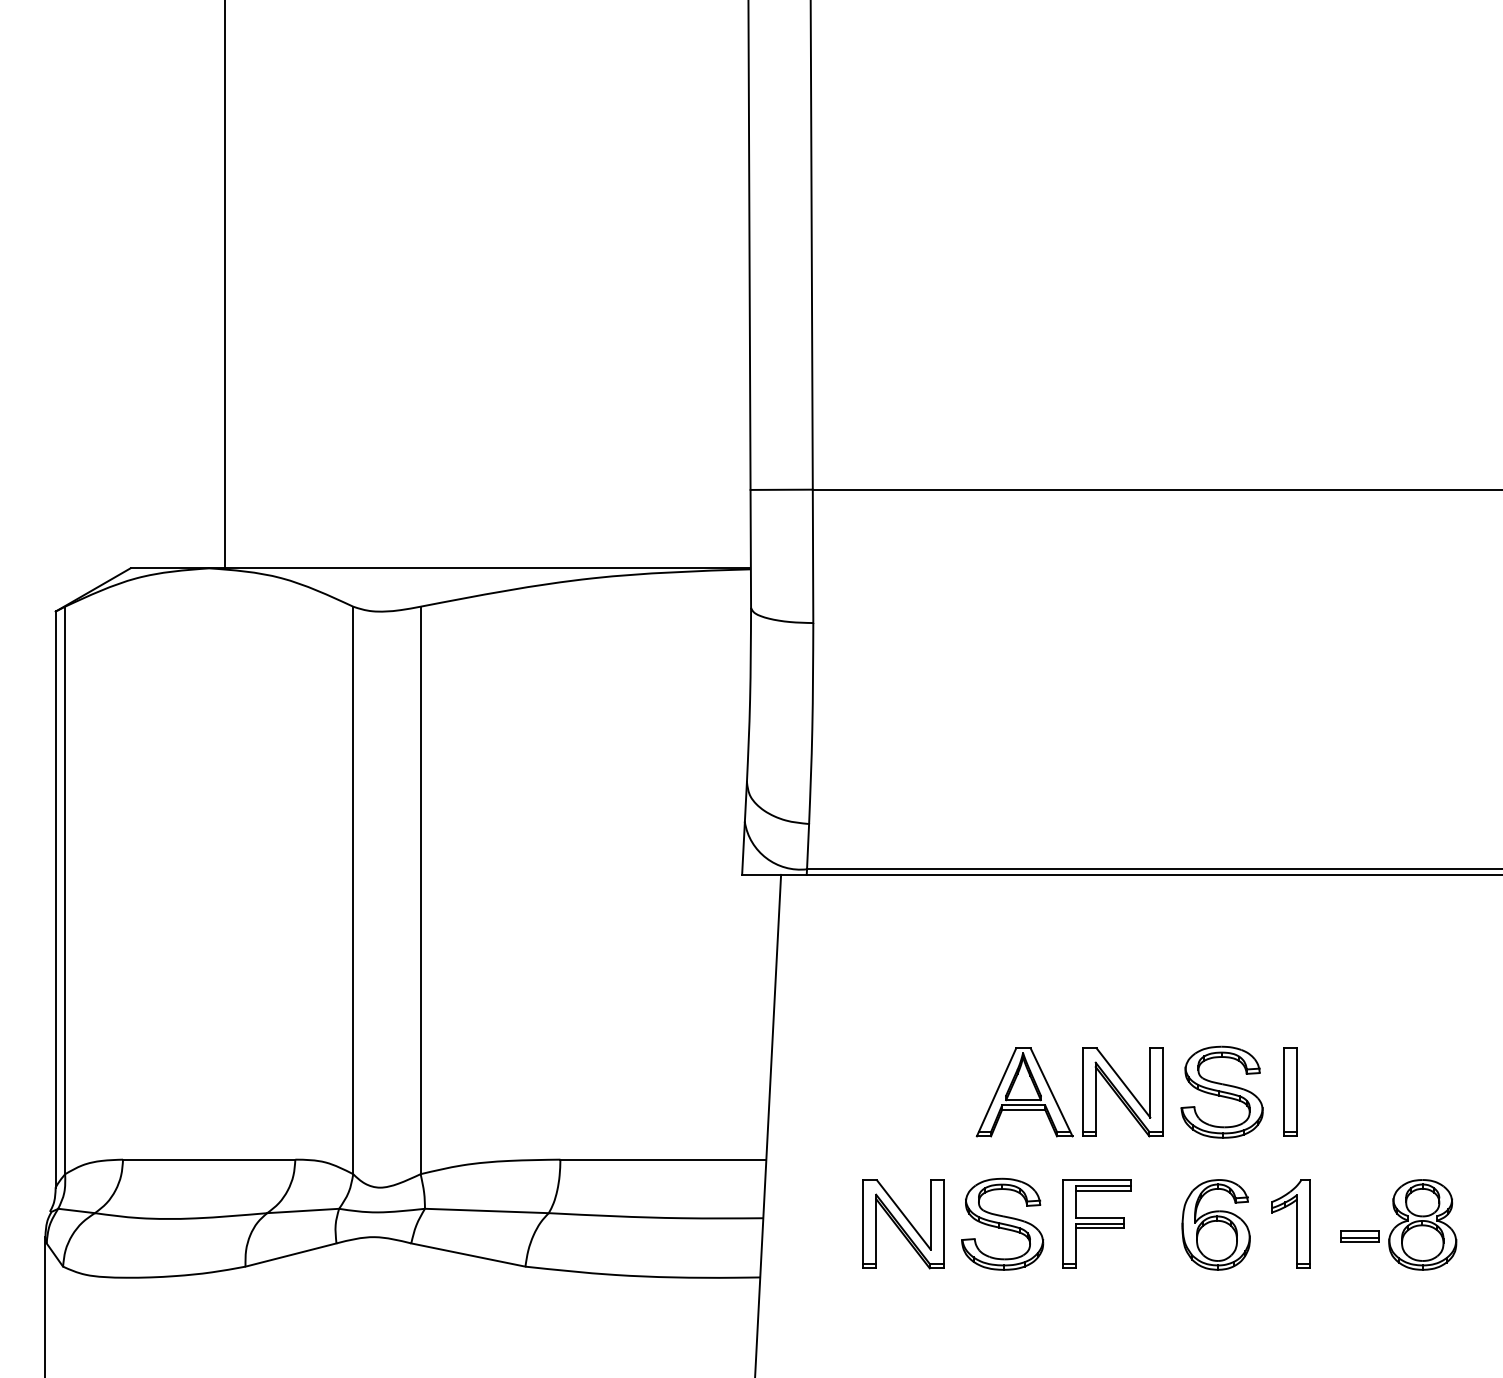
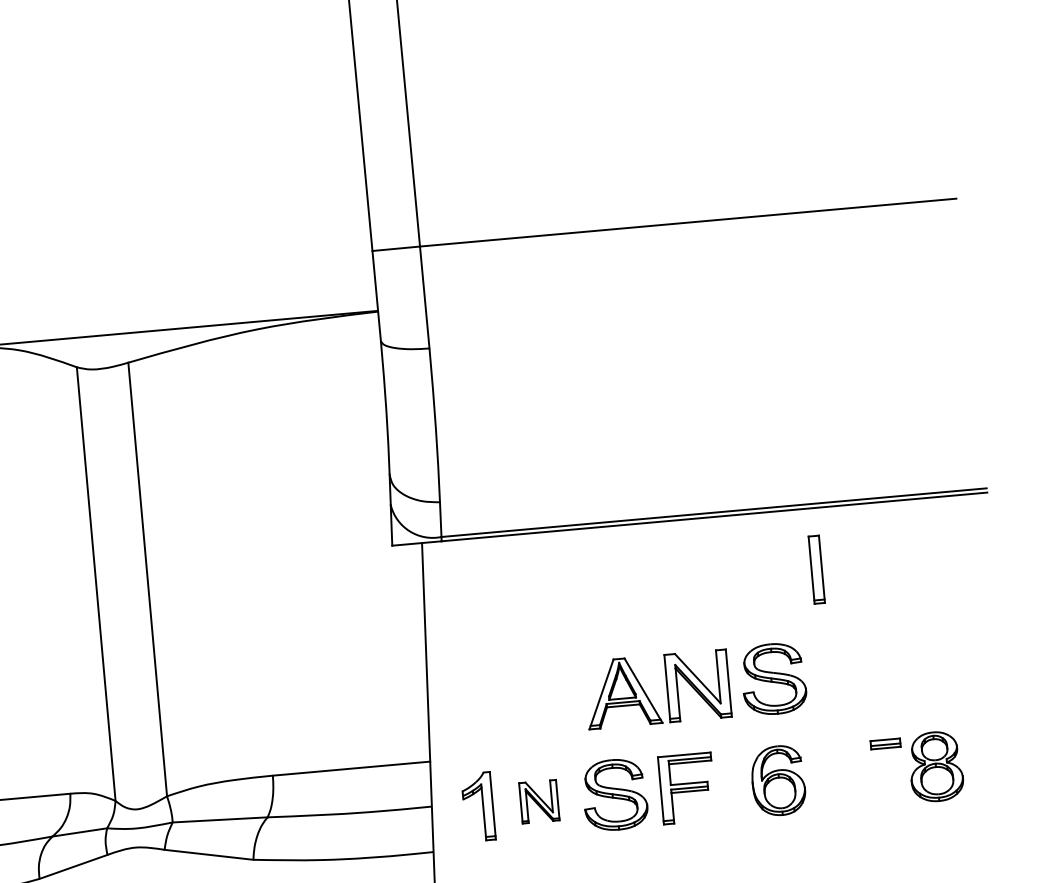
part: (1290, 1091) -> (816, 569), moved
part: (1290, 1223) -> (478, 806), moved
part: (903, 1224) -> (539, 801), size x0.6
part: (1359, 1236) -> (885, 743), moved

